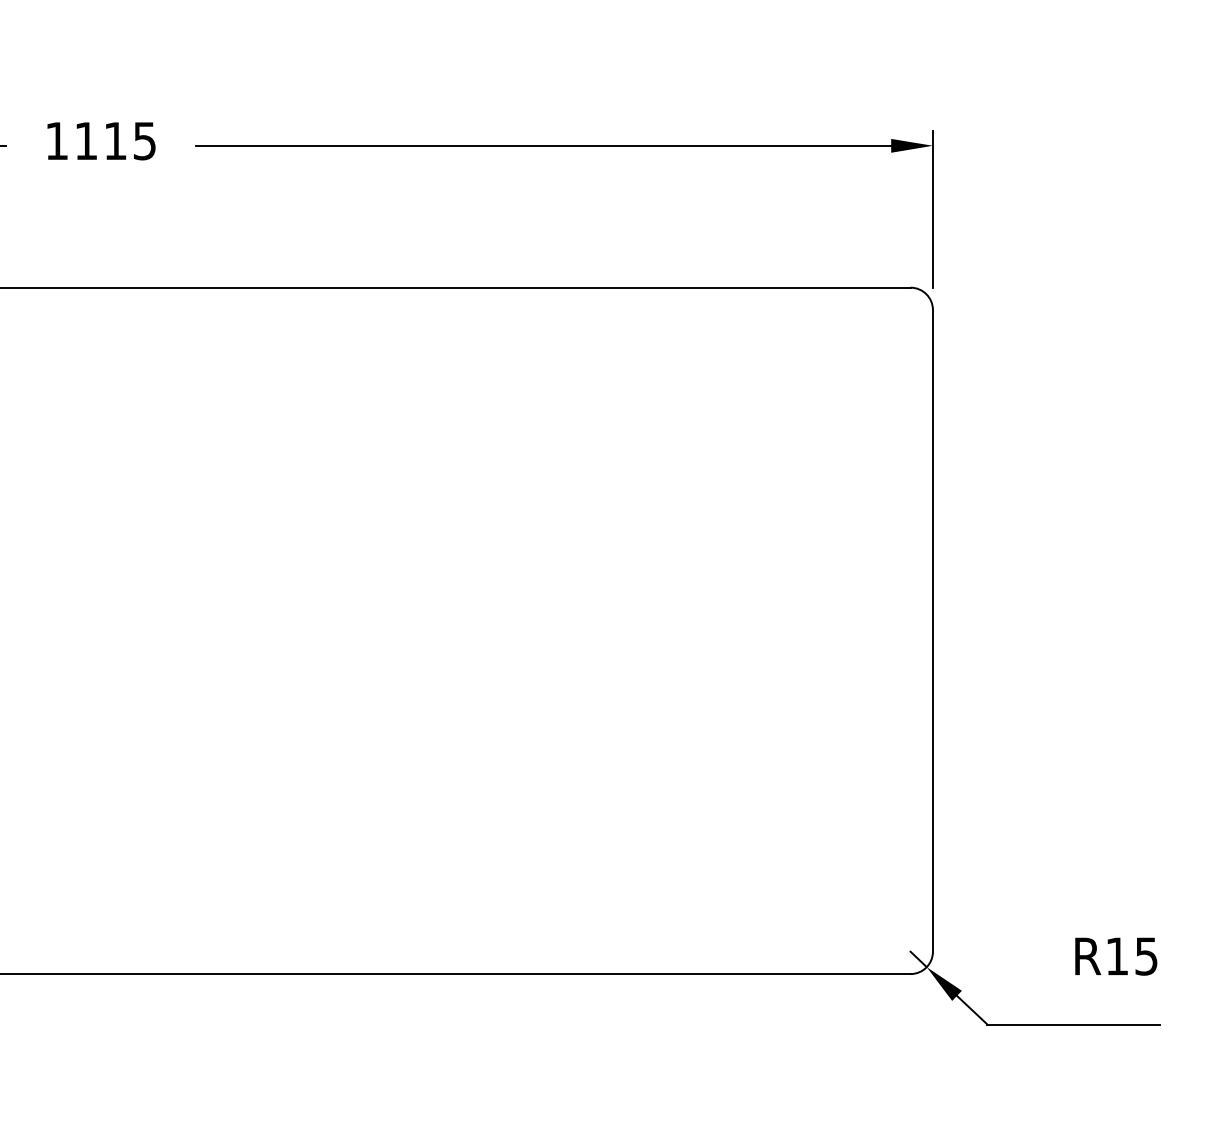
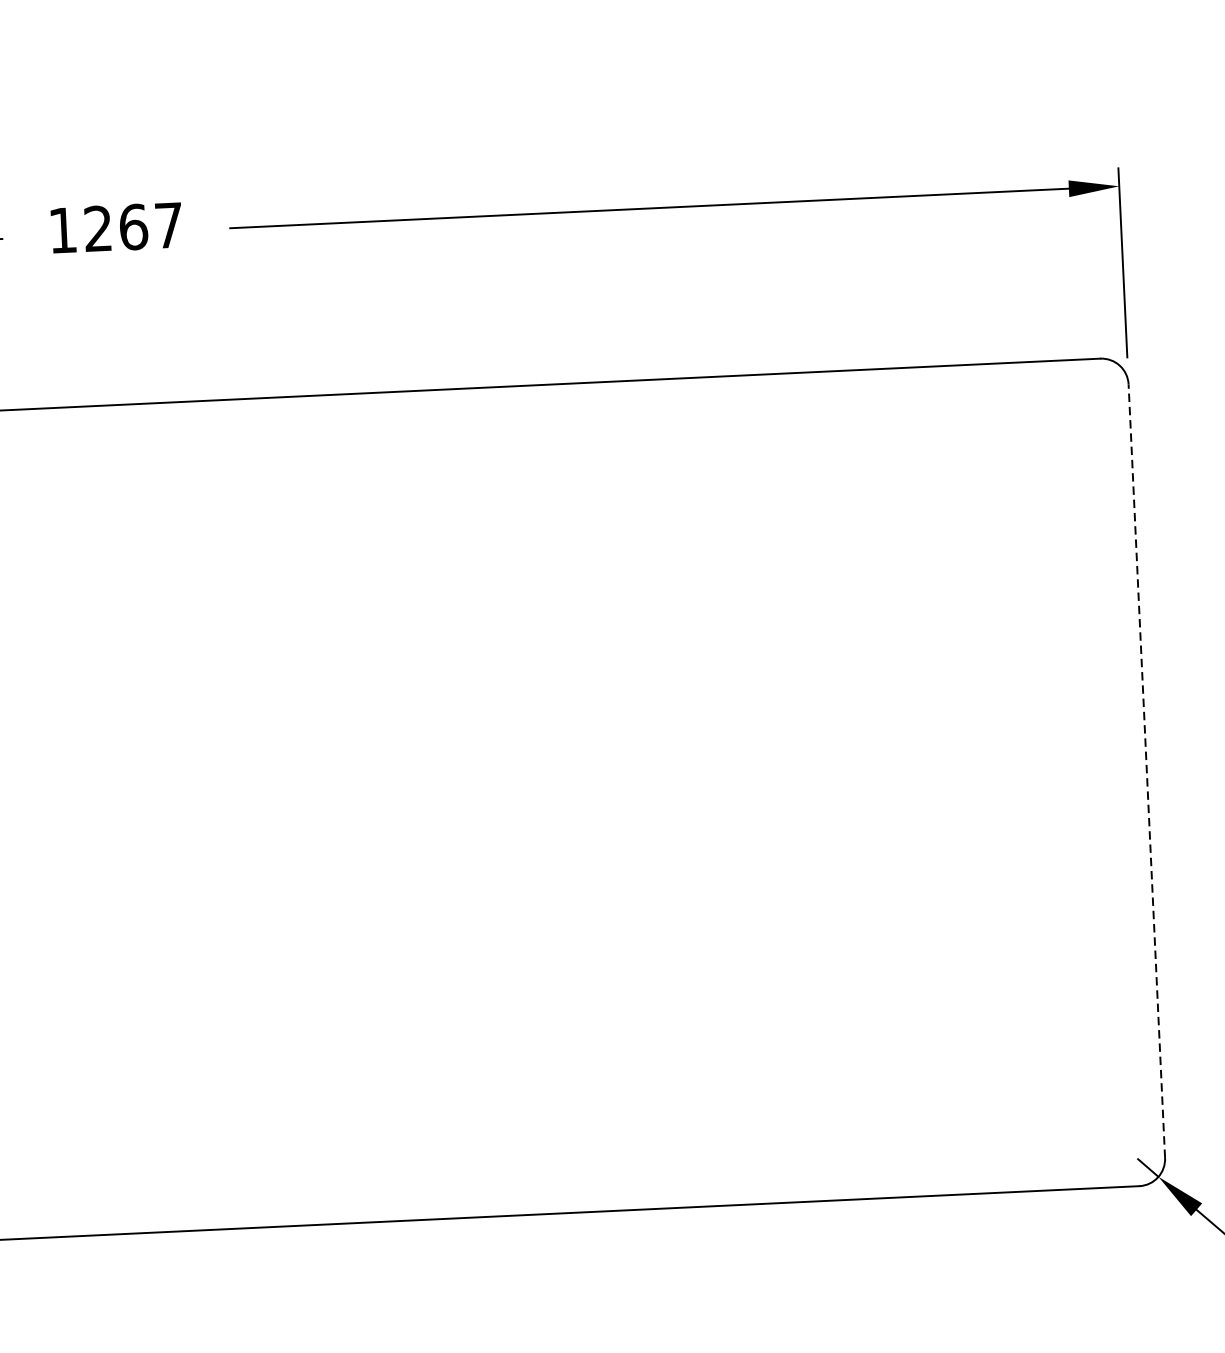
text: (115, 140) -> (133, 226), 1115 -> 1267
line: (932, 630) -> (1146, 770), solid -> dashed

